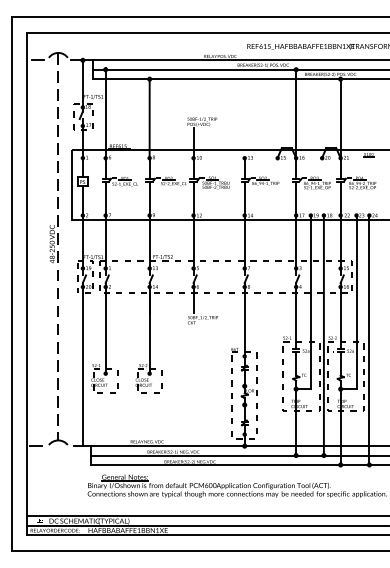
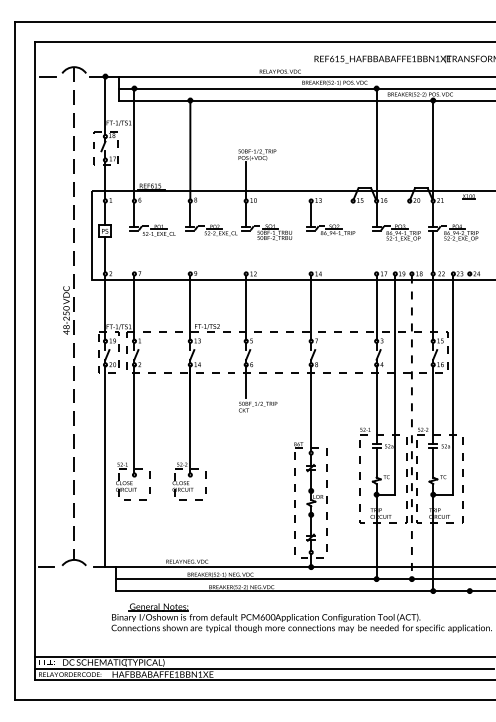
line: (105, 197) -> (134, 251), removed
line: (149, 197) -> (190, 251), removed
line: (193, 197) -> (246, 251), removed
line: (244, 197) -> (311, 251), removed
line: (296, 197) -> (376, 251), removed
line: (323, 336) -> (411, 427), solid -> dashed
line: (369, 341) -> (469, 433), removed

